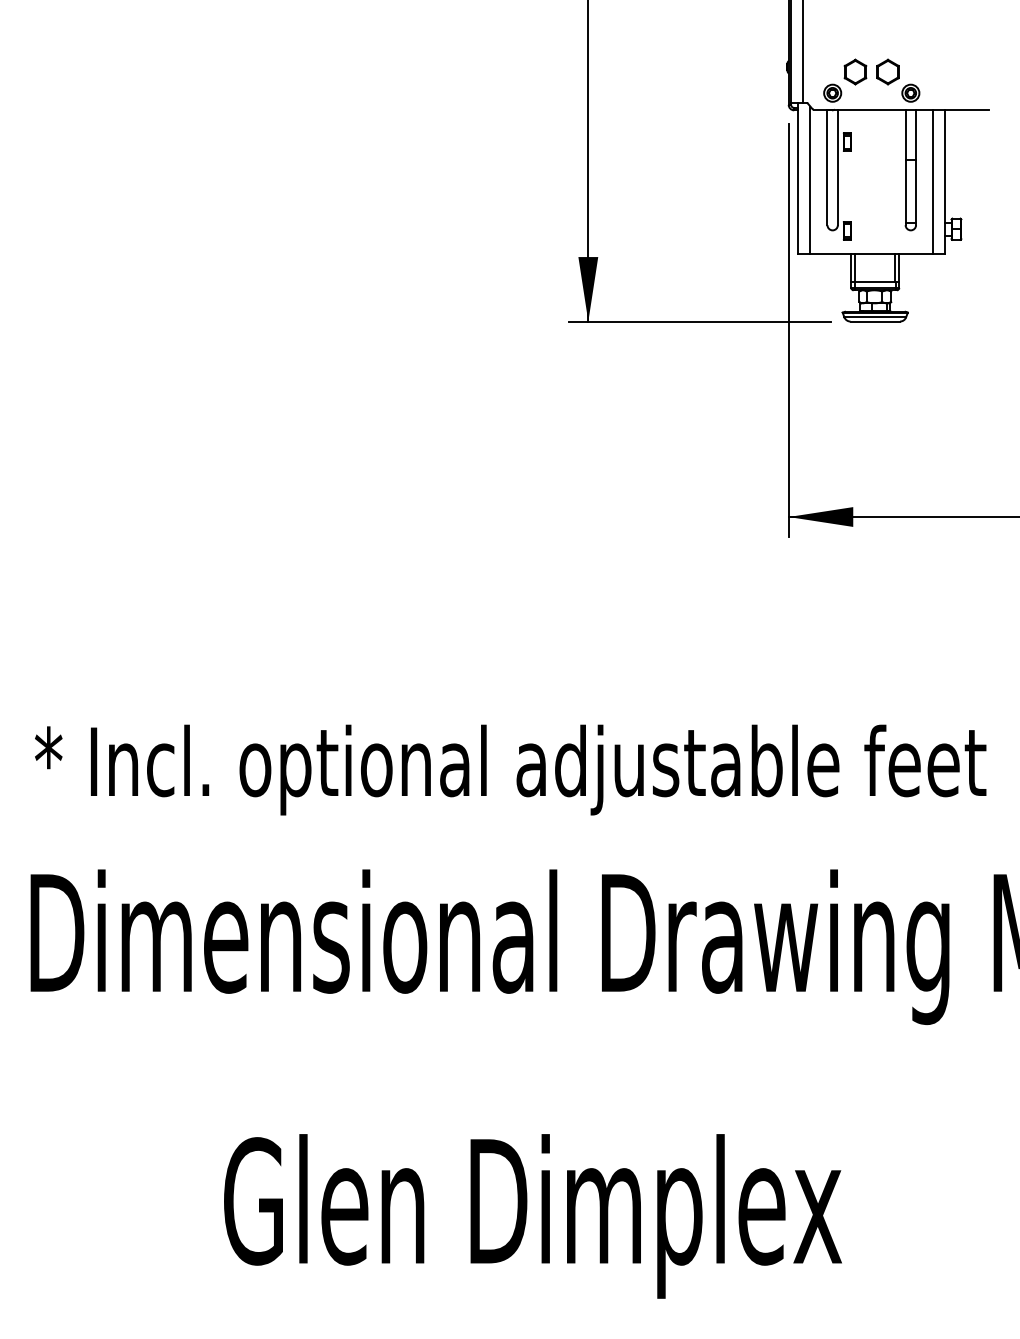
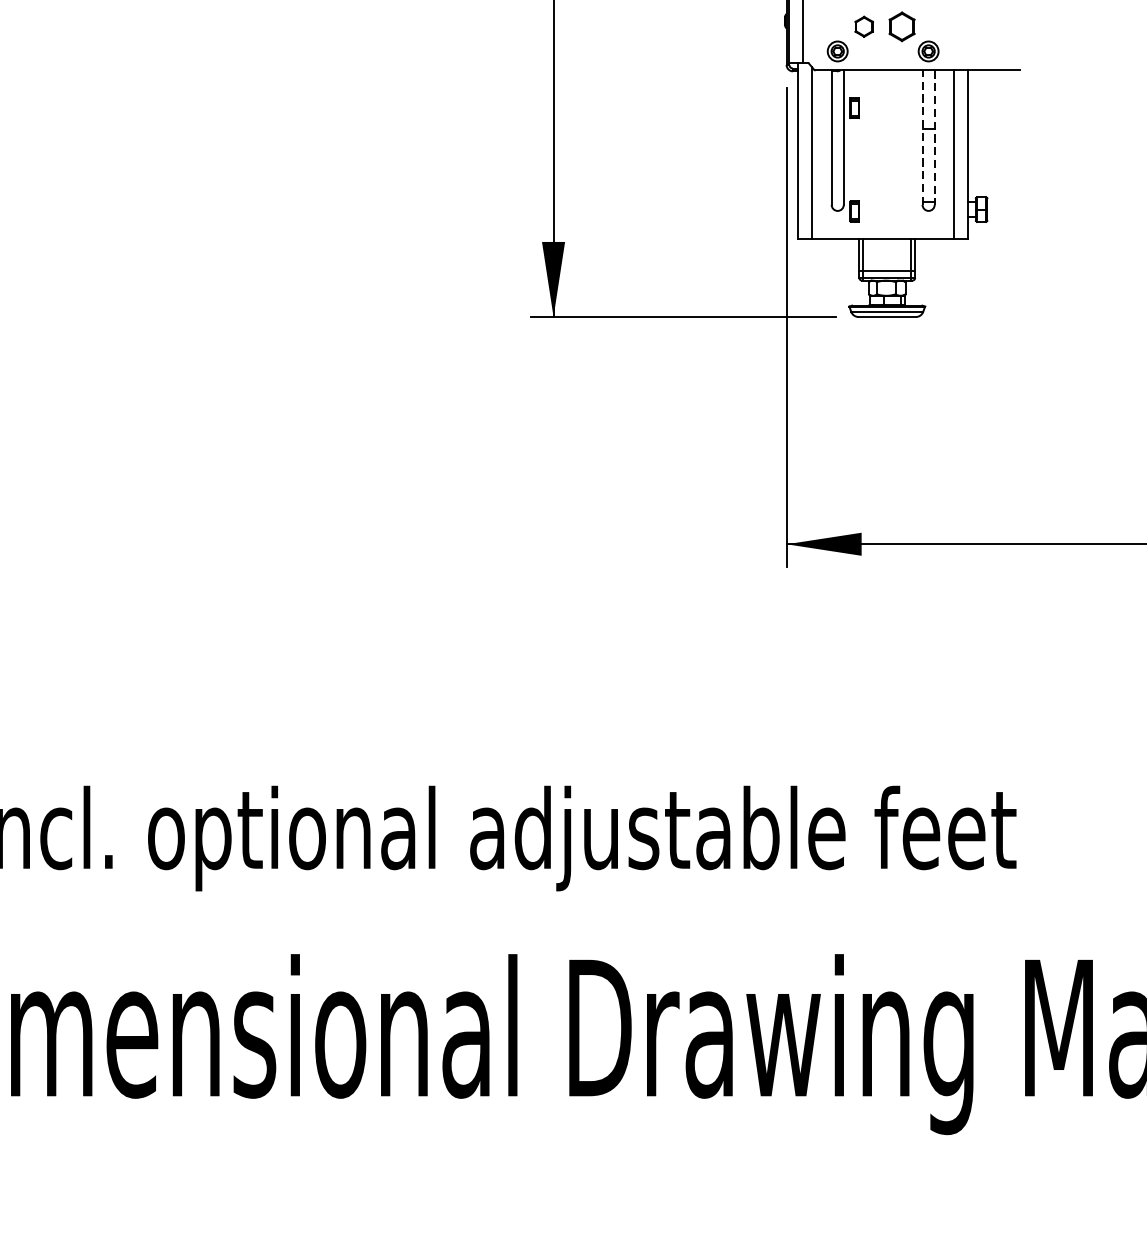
part: (855, 71) -> (864, 26), size x0.7
line: (905, 167) -> (922, 137), solid -> dashed
line: (916, 167) -> (935, 137), solid -> dashed

